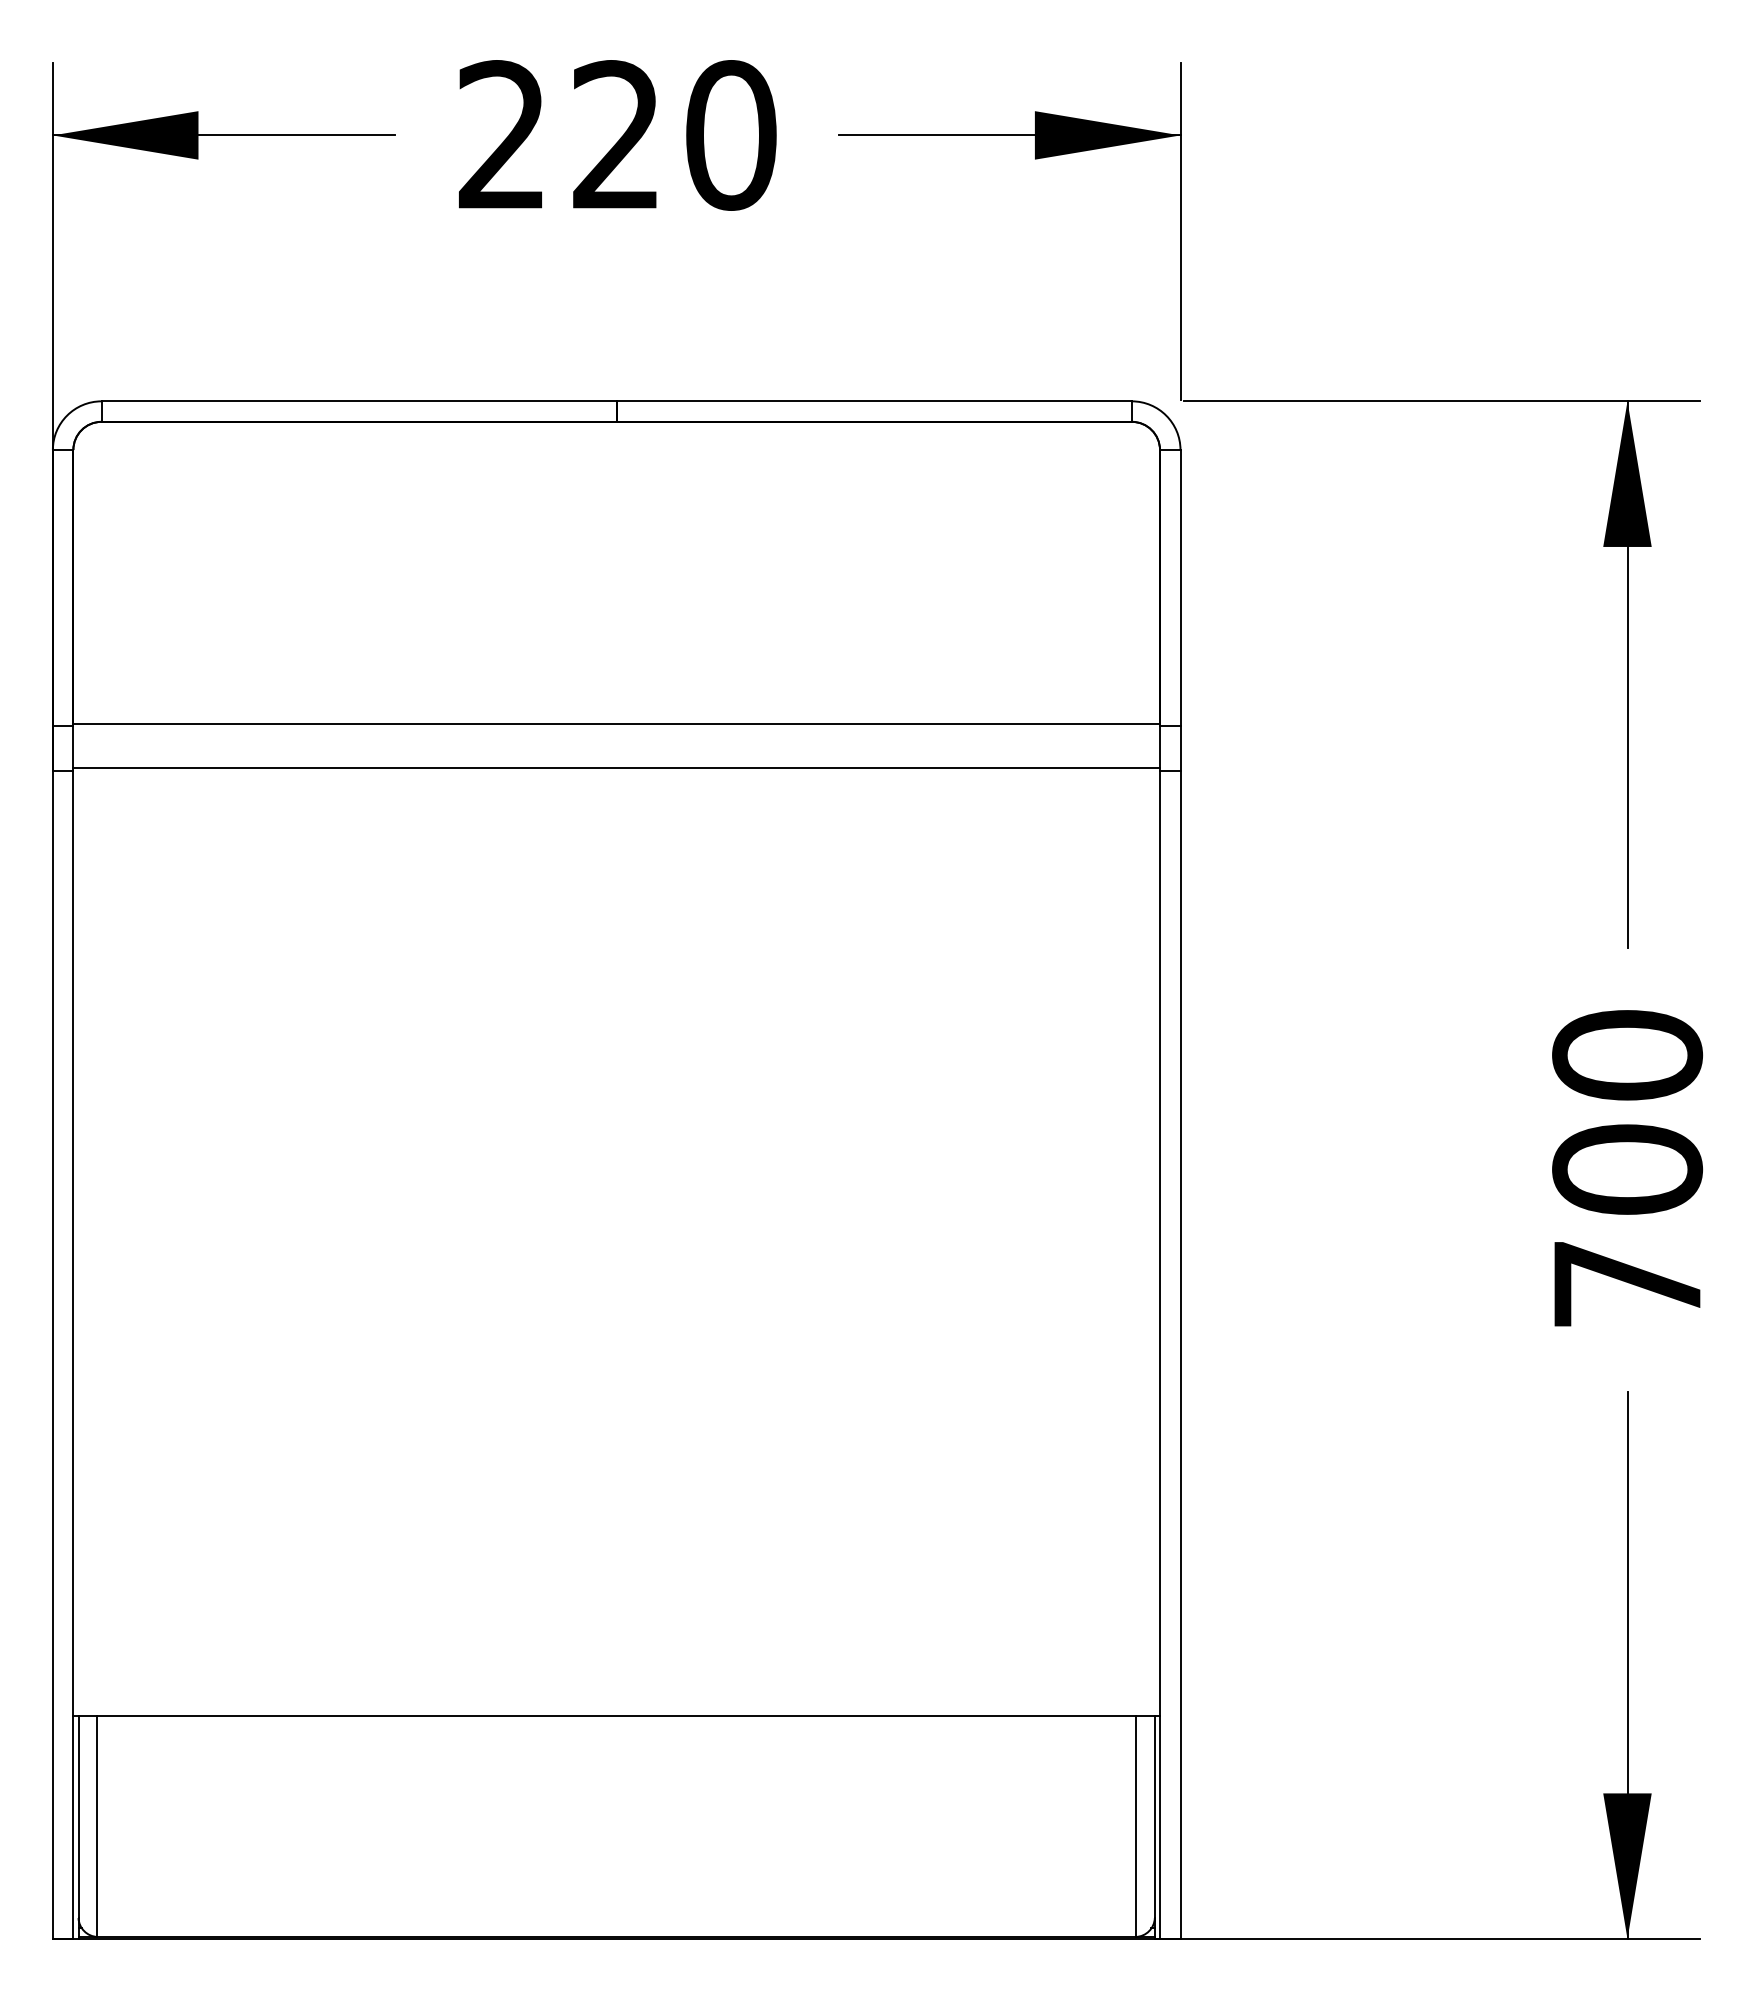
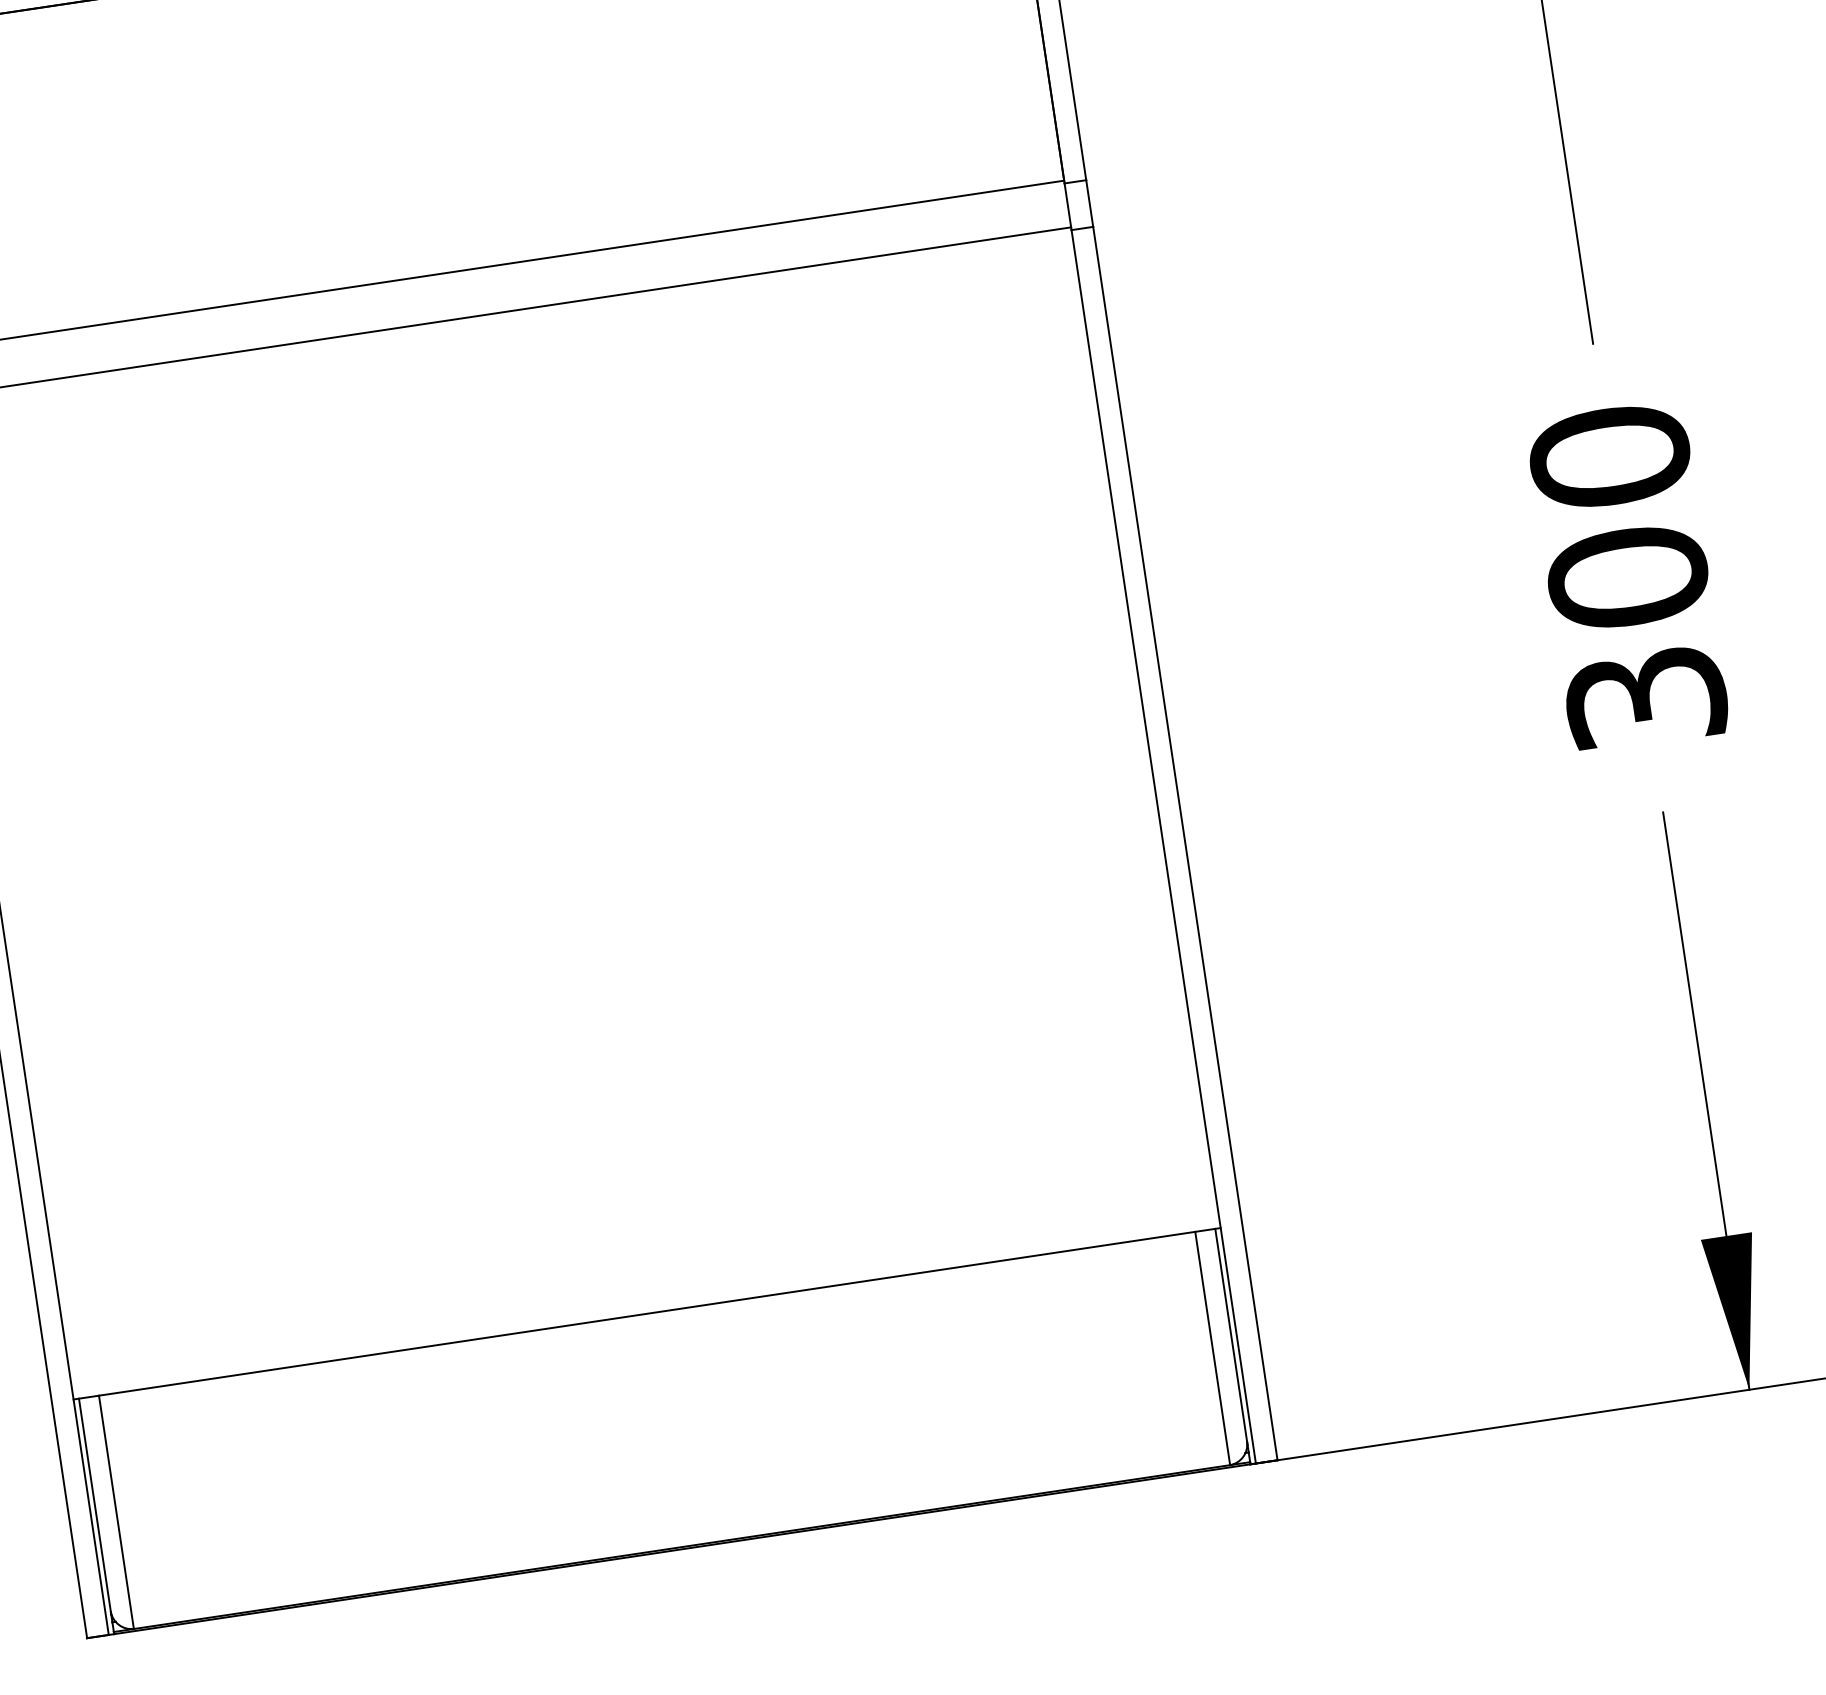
text: (1627, 1284) -> (1646, 698), 700 -> 300

